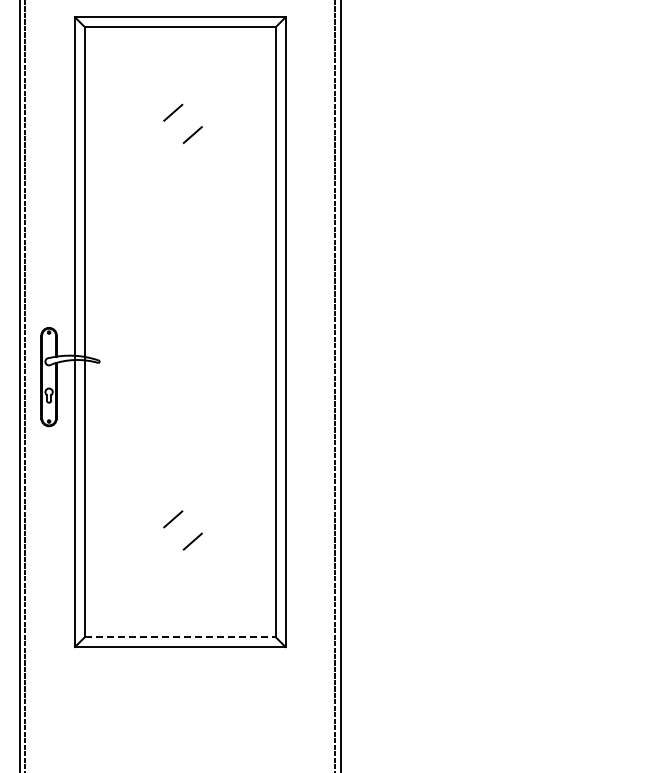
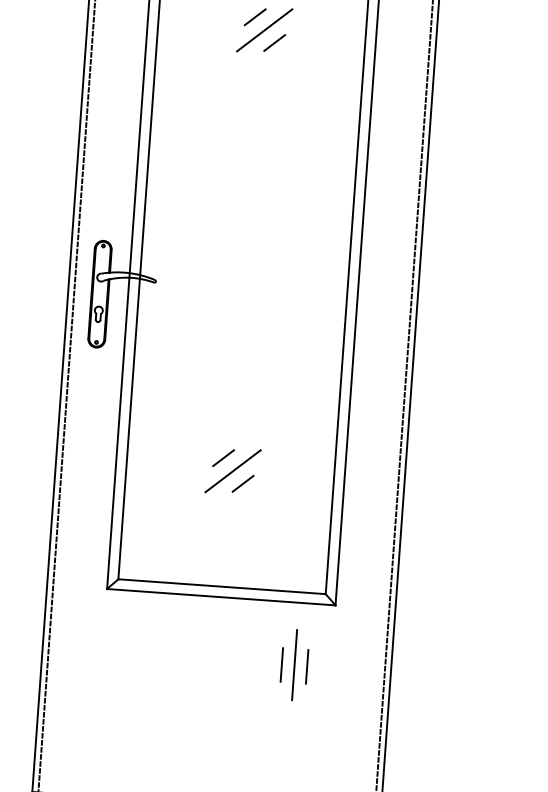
line: (182, 124) -> (264, 30), added
line: (182, 530) -> (232, 470), added
line: (180, 637) -> (222, 586), dashed -> solid
line: (240, 704) -> (282, 664), added
line: (252, 704) -> (295, 665), added
line: (263, 704) -> (307, 665), added

